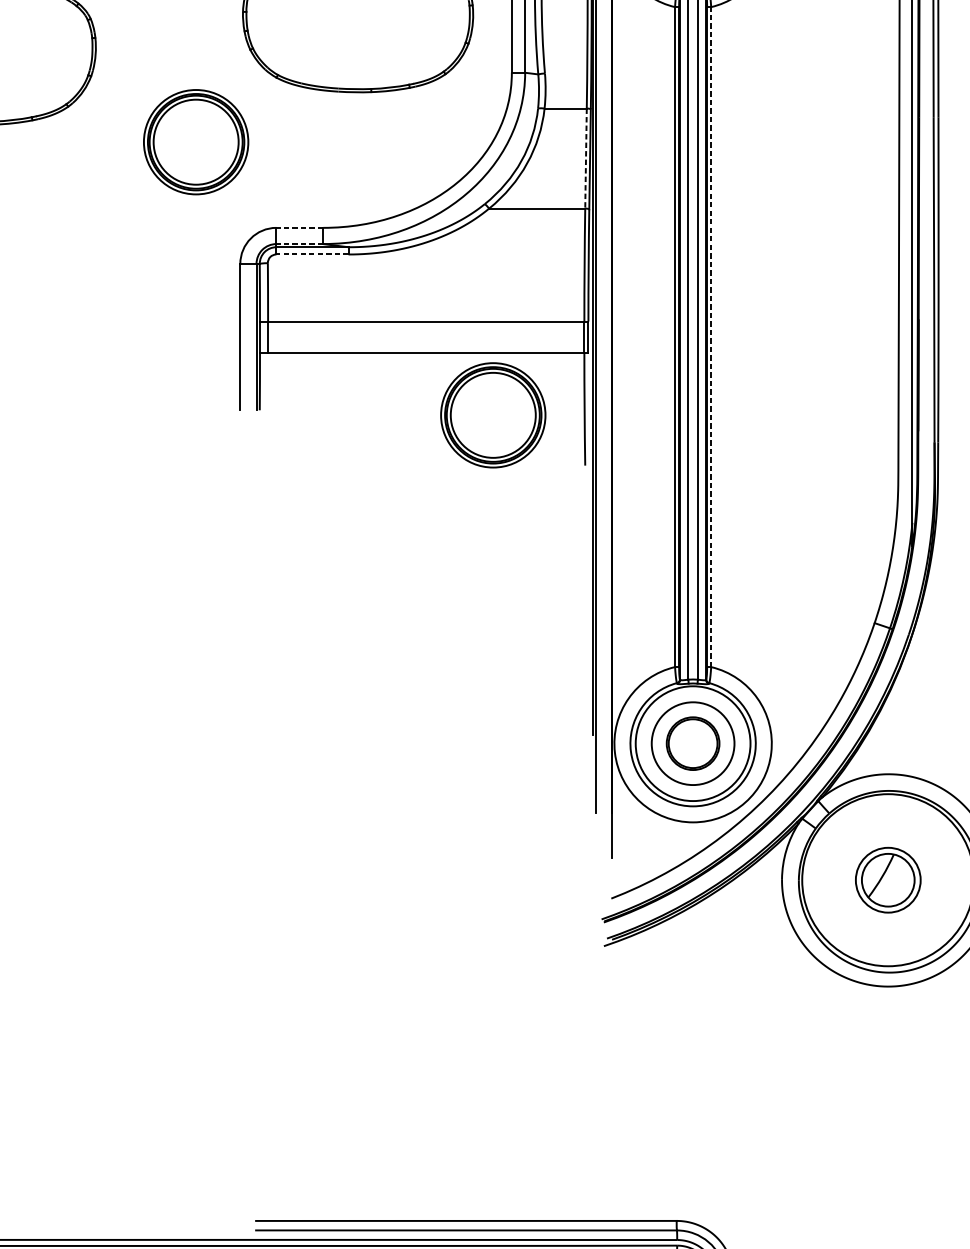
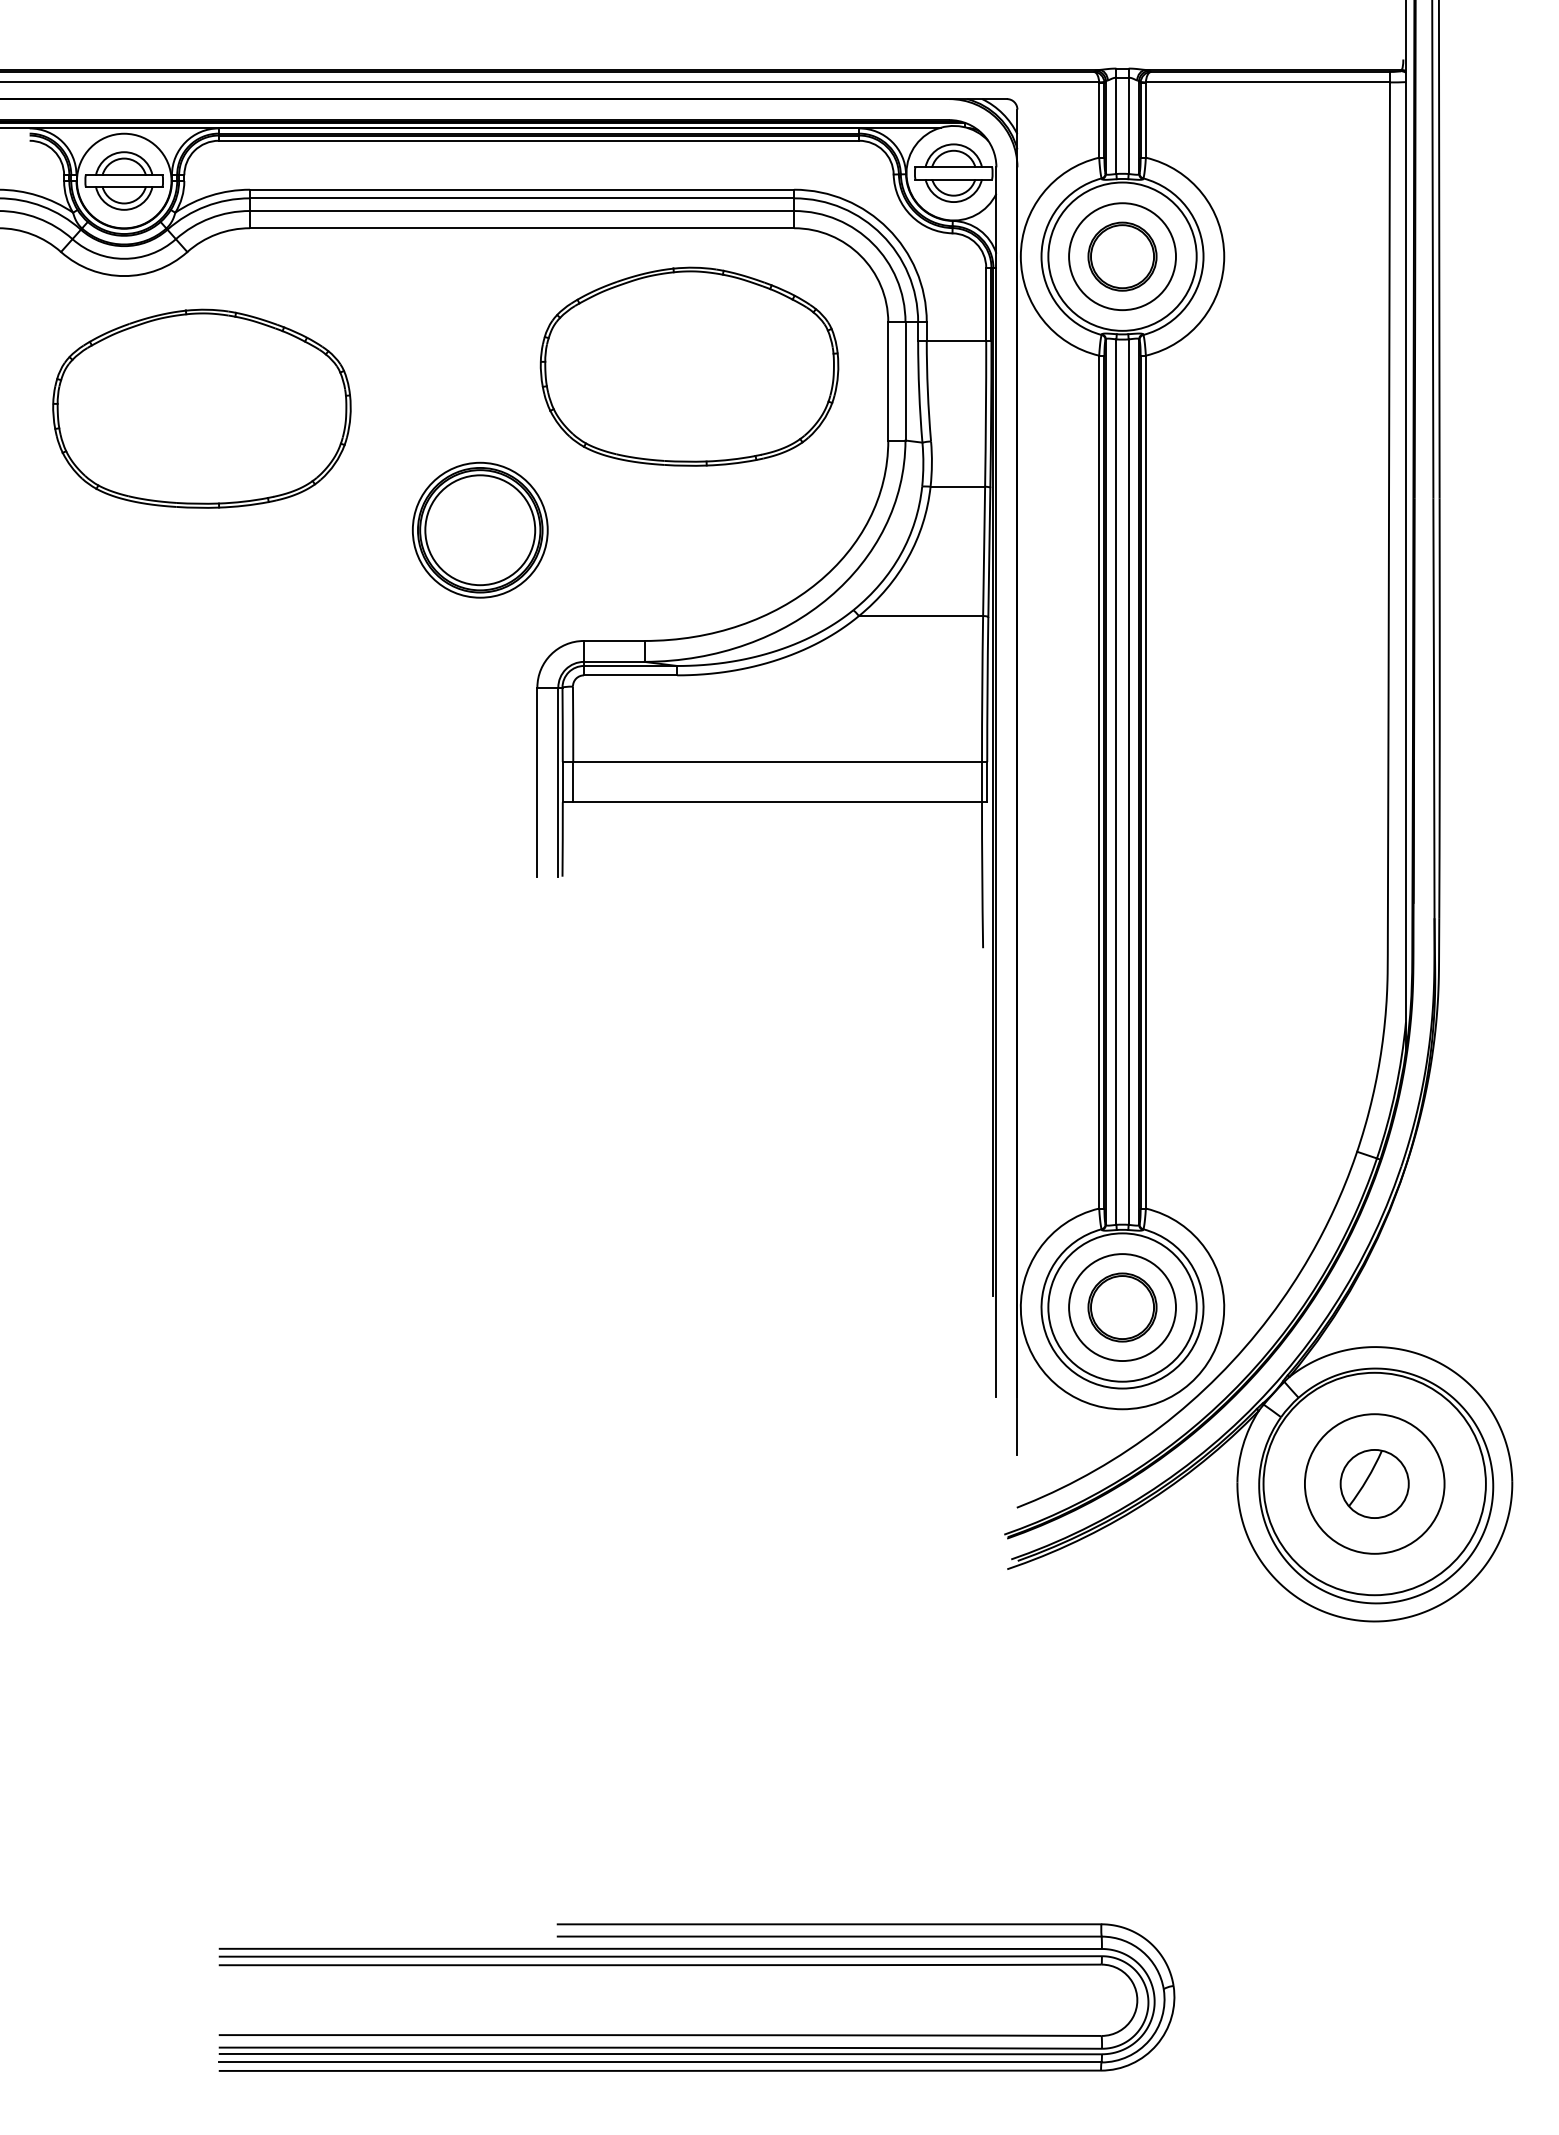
line: (586, 158) -> (984, 551), dashed -> solid
line: (299, 227) -> (613, 640), dashed -> solid
line: (299, 243) -> (613, 661), dashed -> solid
line: (312, 254) -> (630, 675), dashed -> solid
line: (710, 336) -> (1145, 781), dashed -> solid
part: (492, 414) -> (863, 882), removed
circle: (888, 879) -> (1374, 1483), size x1.67

